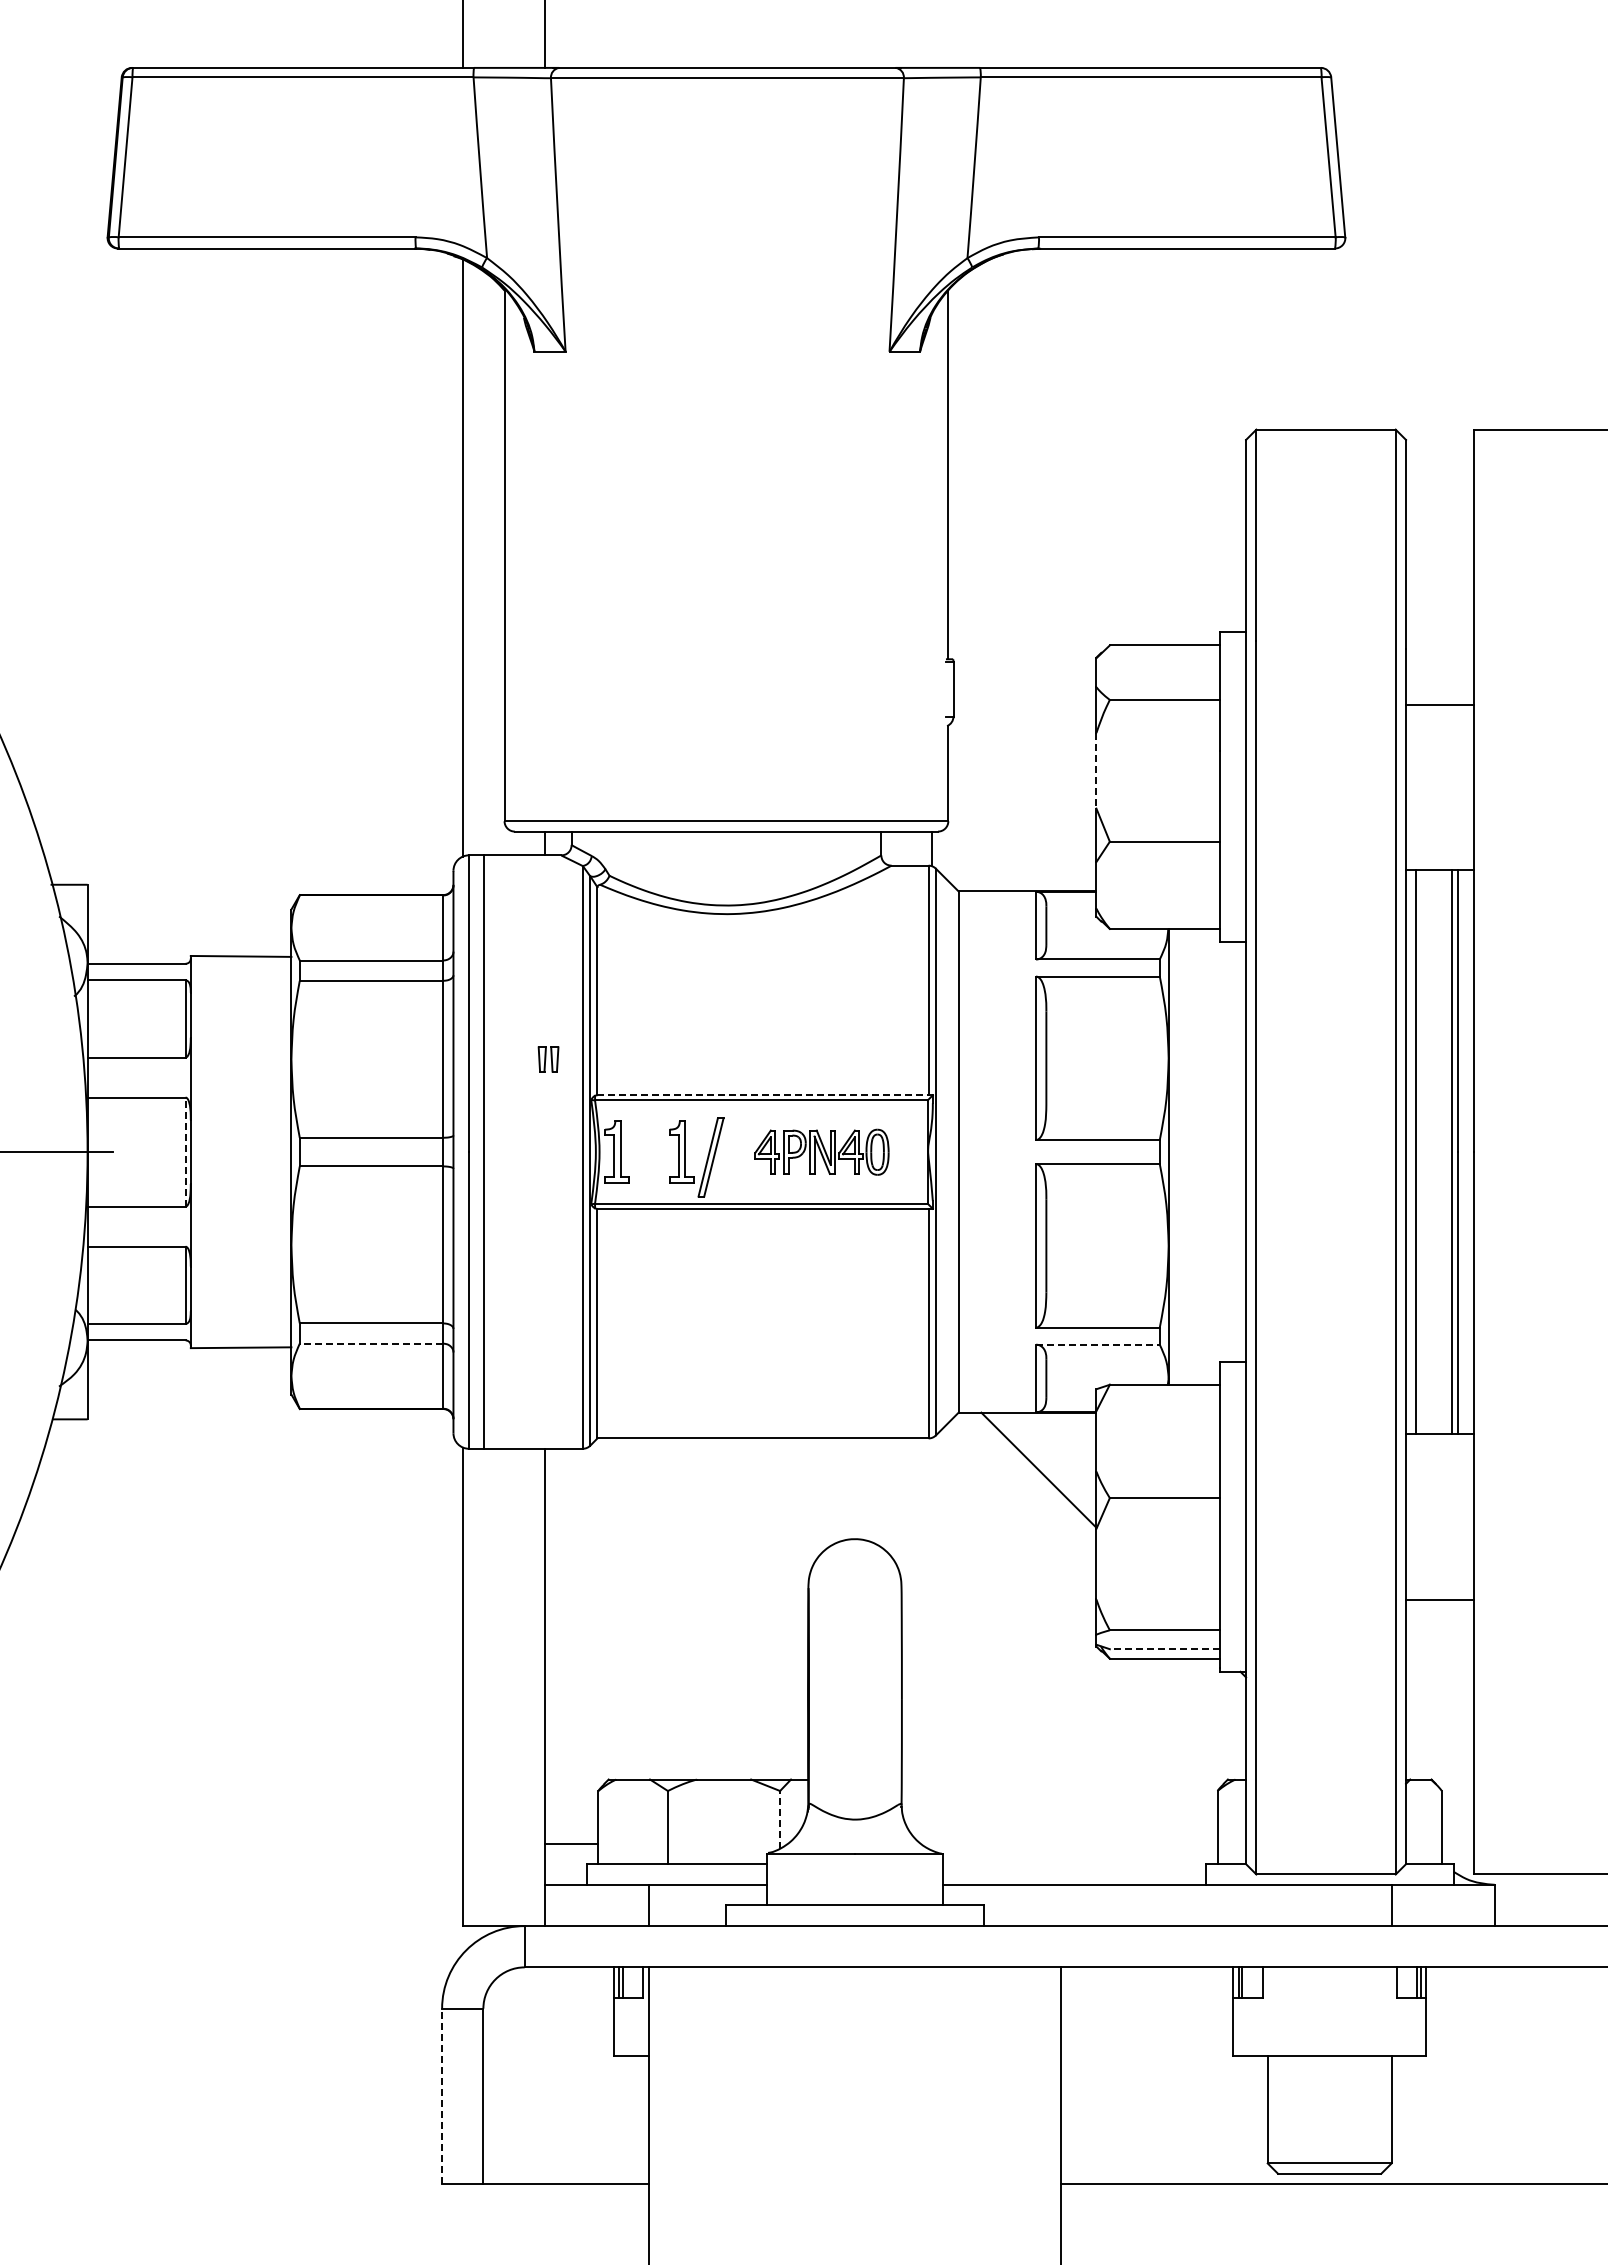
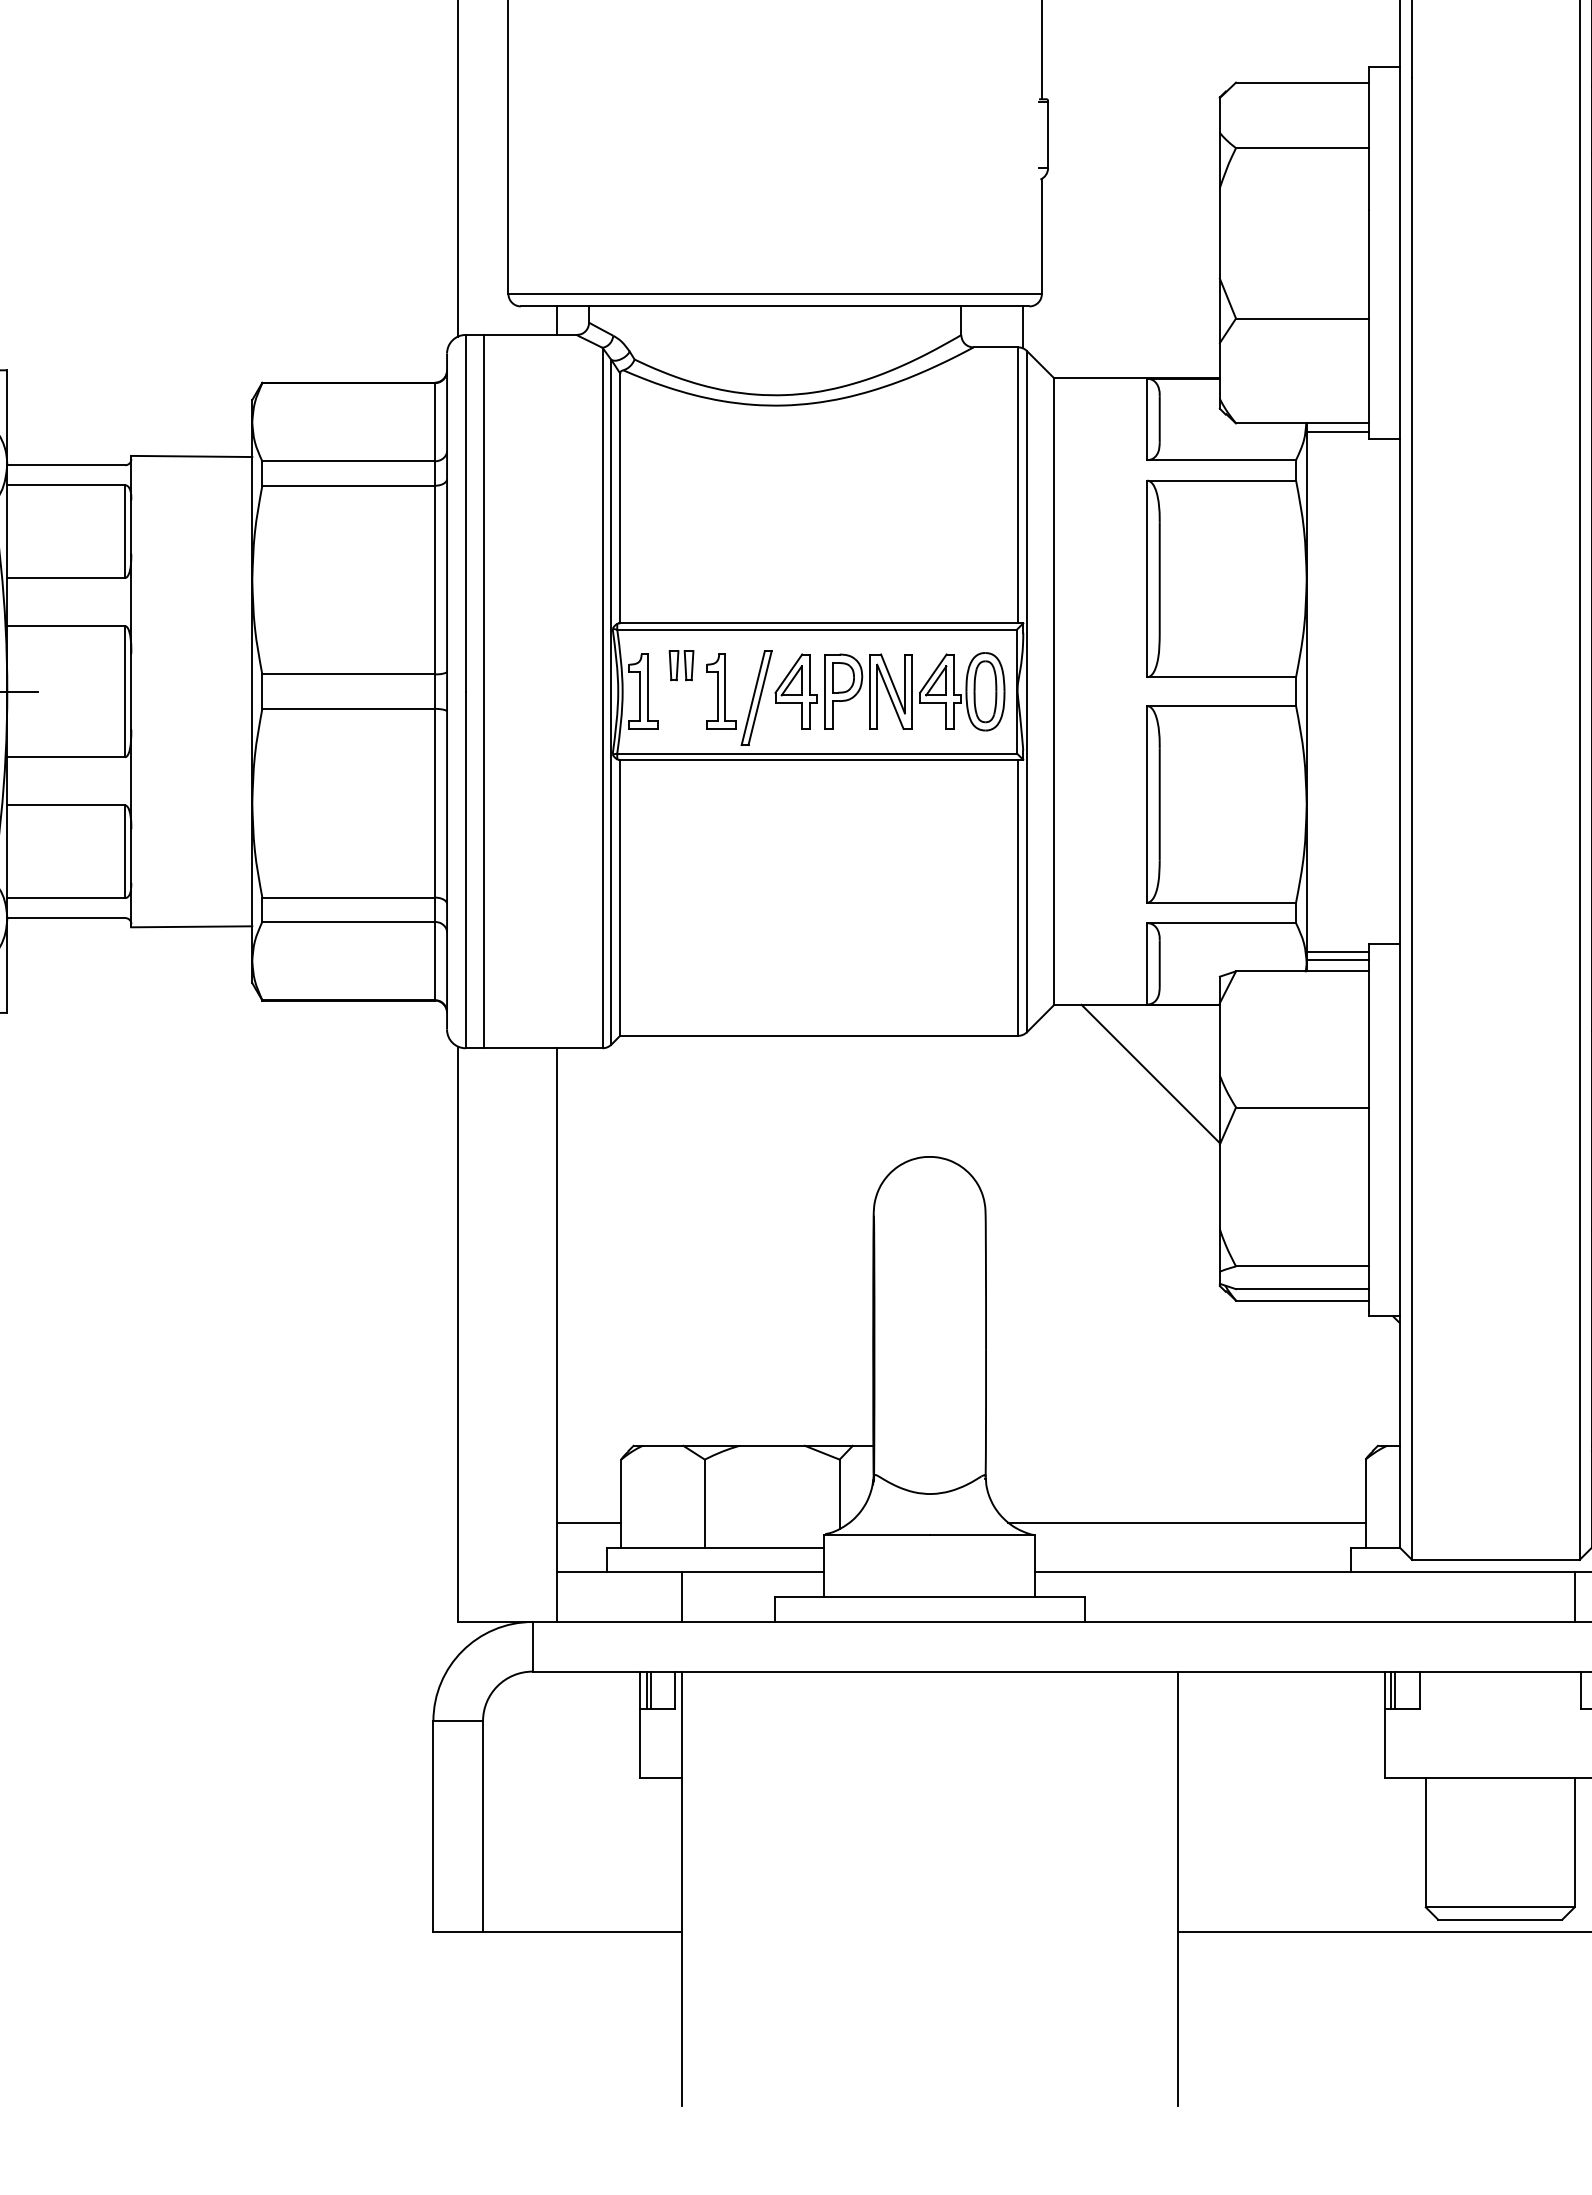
line: (1096, 770) -> (1219, 232), dashed -> solid
line: (1194, 935) -> (1337, 431), added
part: (548, 1059) -> (681, 665), moved
line: (764, 1095) -> (820, 623), dashed -> solid
line: (185, 1152) -> (124, 692), dashed -> solid
part: (821, 1152) -> (889, 692), size x1.43
line: (371, 1343) -> (348, 921), dashed -> solid
line: (1097, 1344) -> (1221, 922), dashed -> solid
line: (1194, 1368) -> (1337, 951), added
line: (1194, 1375) -> (1337, 960), added
line: (1164, 1649) -> (1301, 1289), dashed -> solid
line: (780, 1819) -> (840, 1493), dashed -> solid
line: (1068, 1843) -> (1186, 1522), added
line: (442, 2096) -> (433, 1826), dashed -> solid

